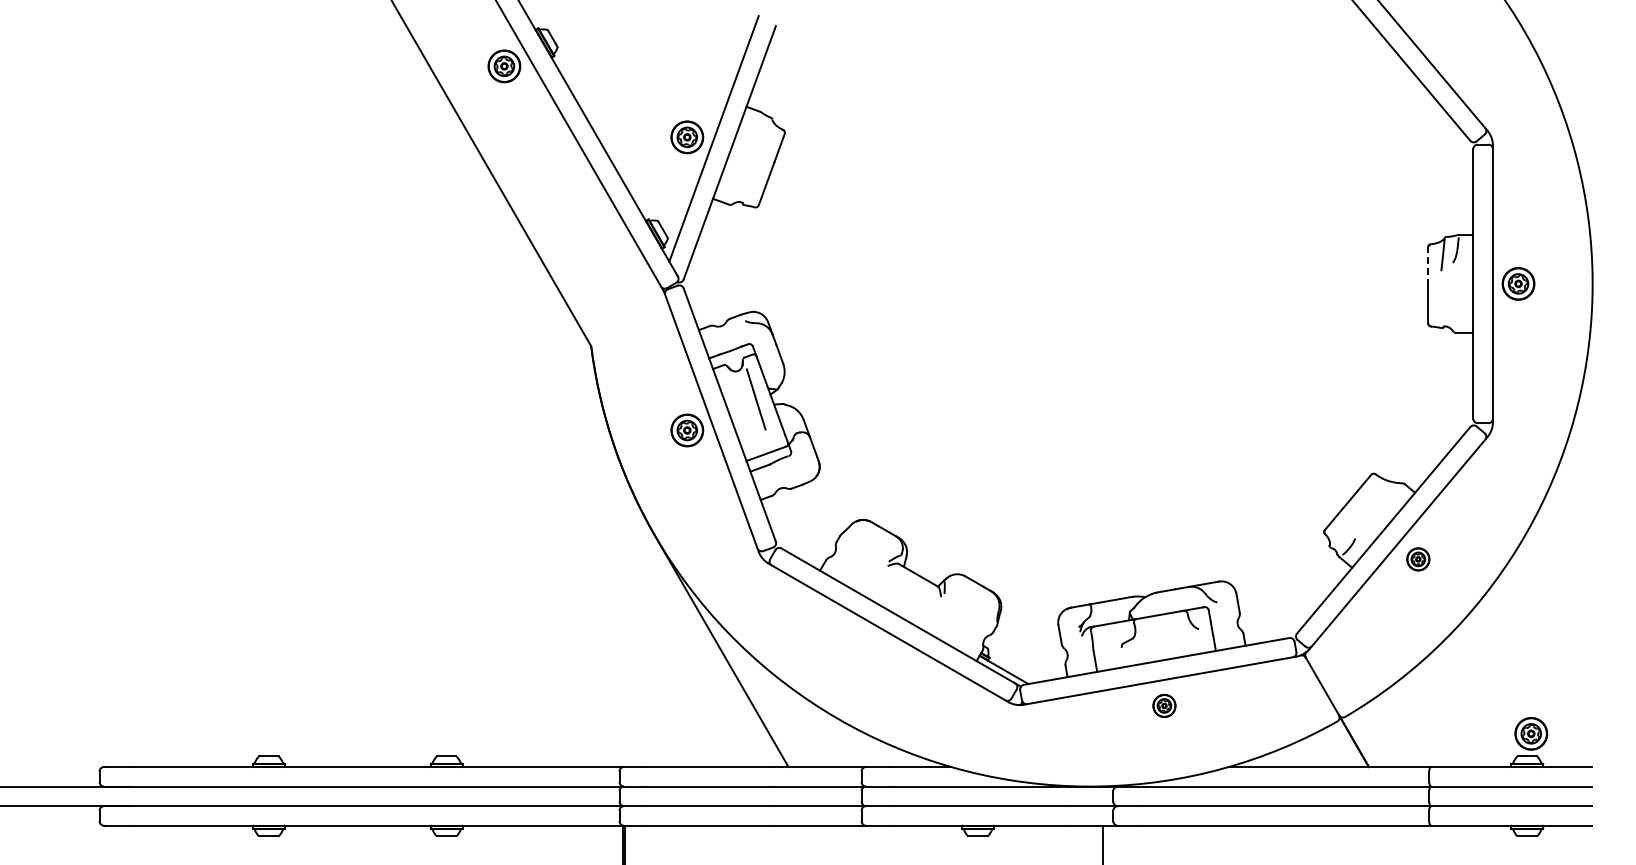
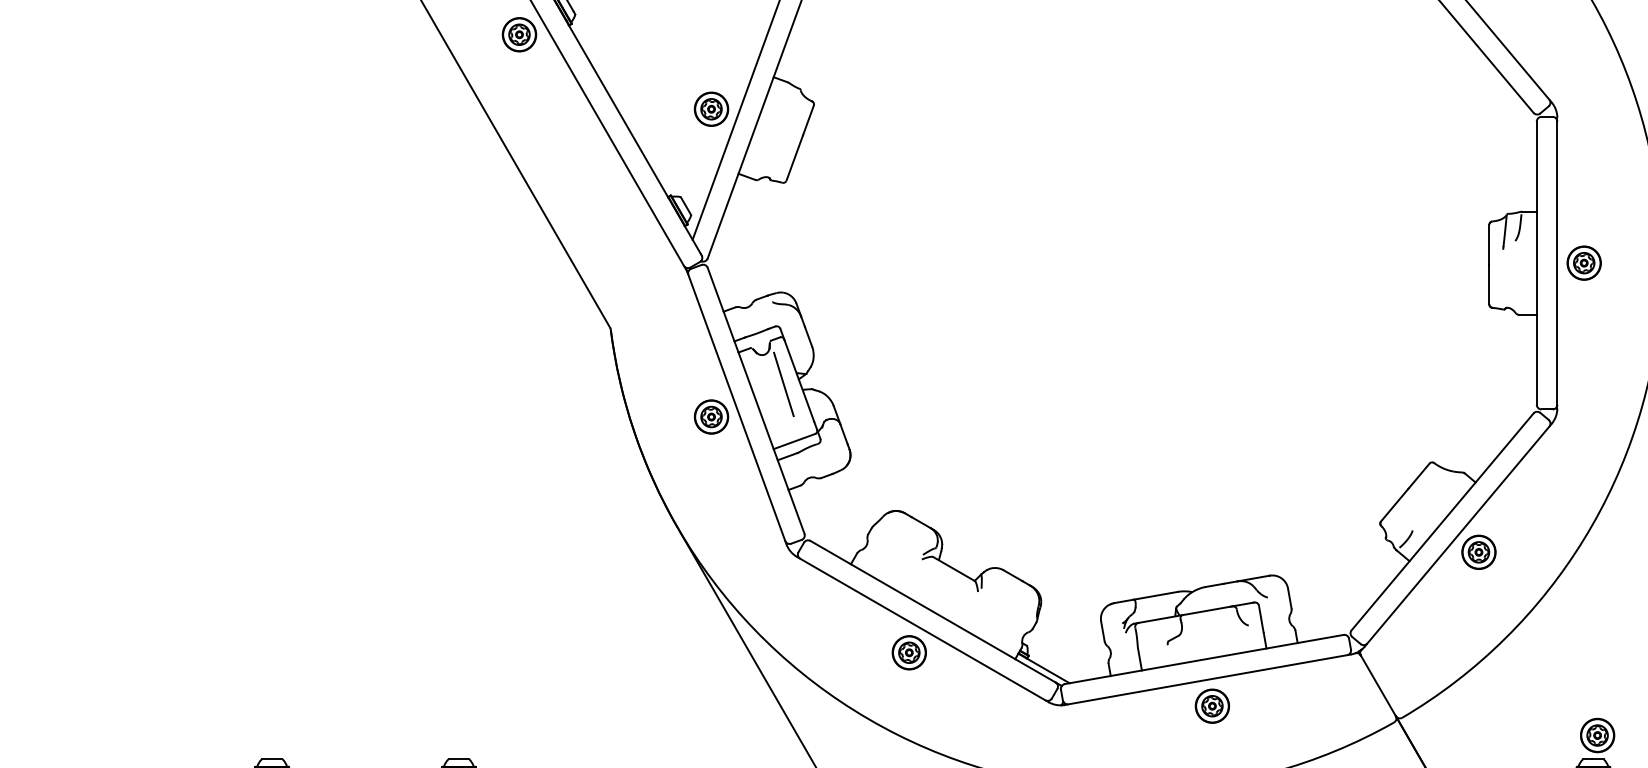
line: (1428, 266) -> (1489, 244), dashed -> solid
part: (1418, 559) -> (1479, 552), size x1.43
part: (875, 654) -> (909, 652), added
part: (1164, 705) -> (1212, 705), size x1.43

